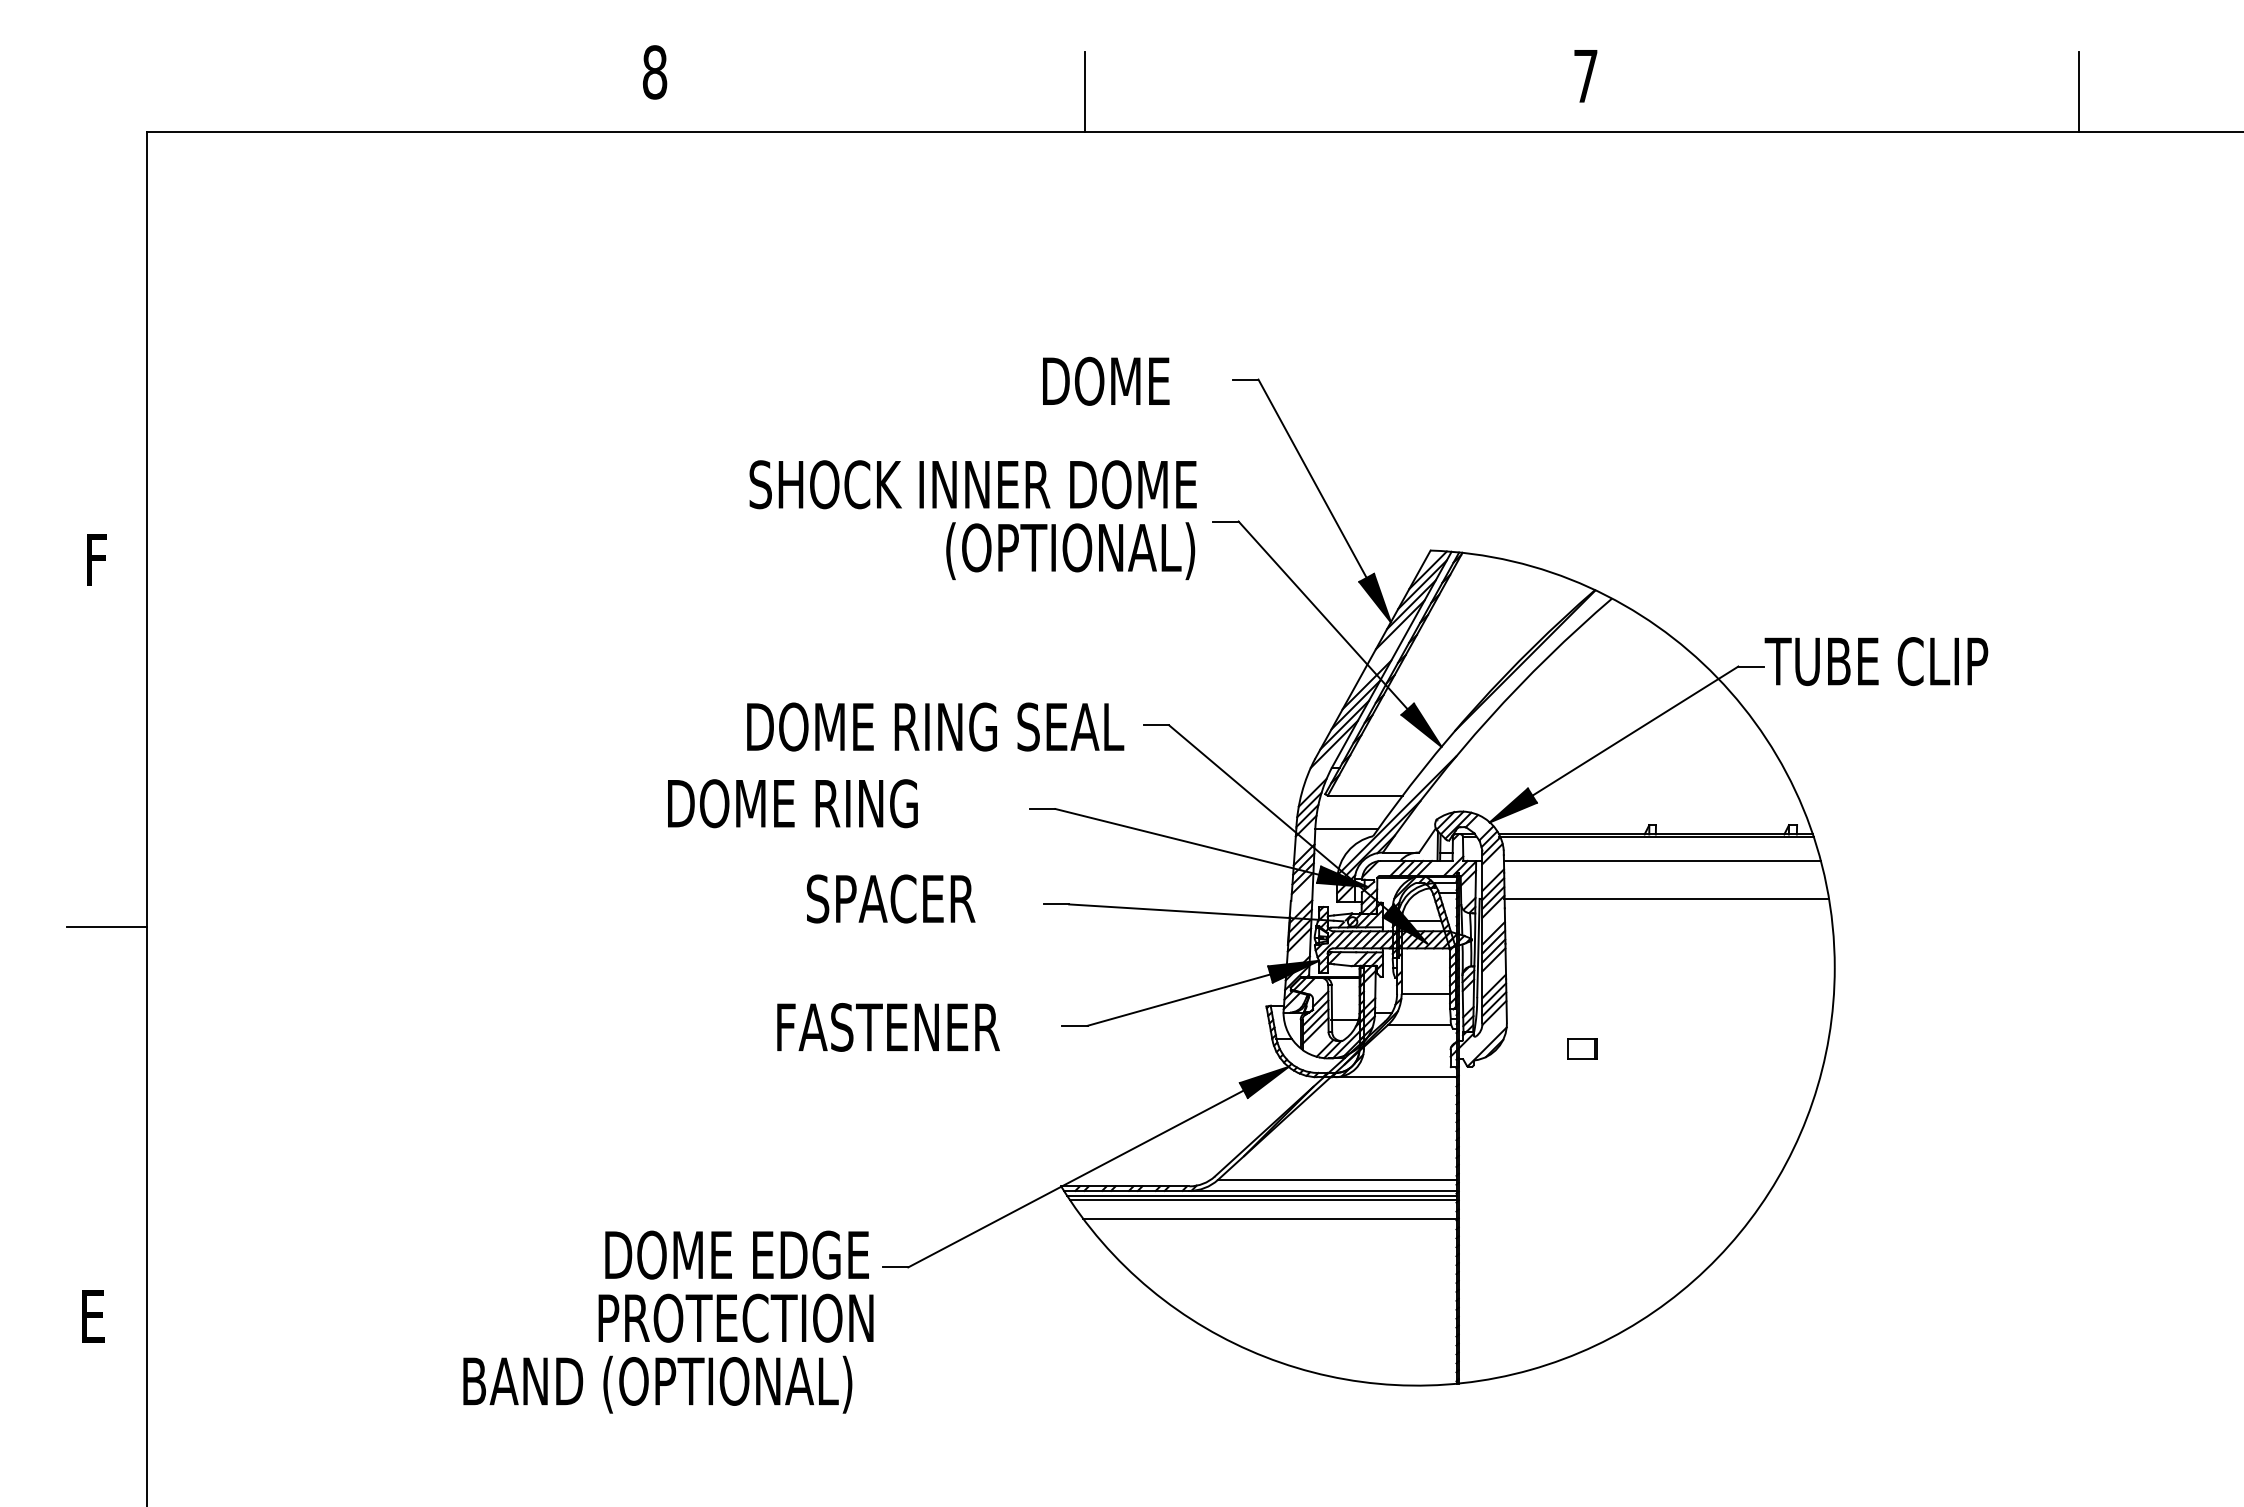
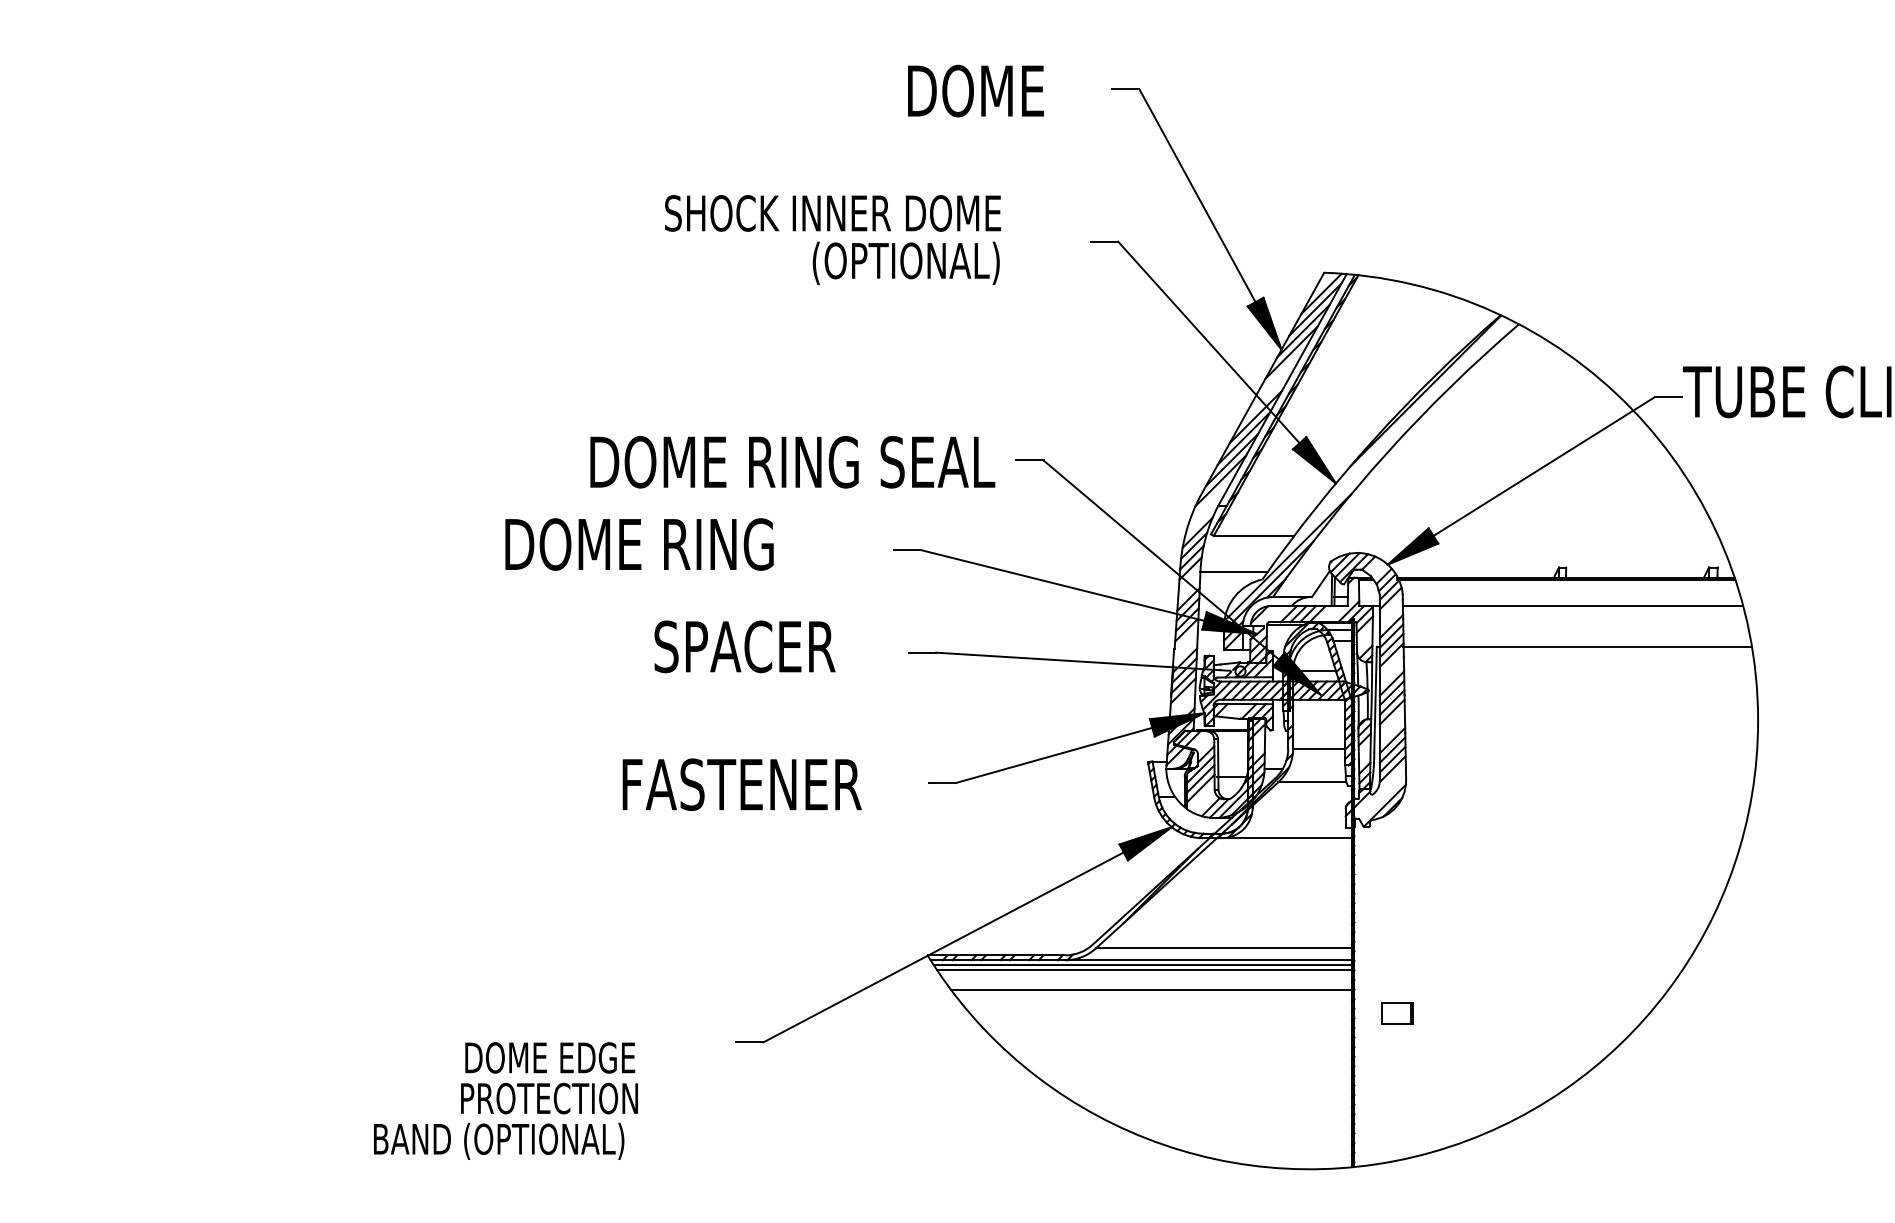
part: (972, 519) -> (832, 239), size x0.7
part: (1582, 1048) -> (1397, 1012), moved
part: (668, 1321) -> (506, 1100), size x0.6

